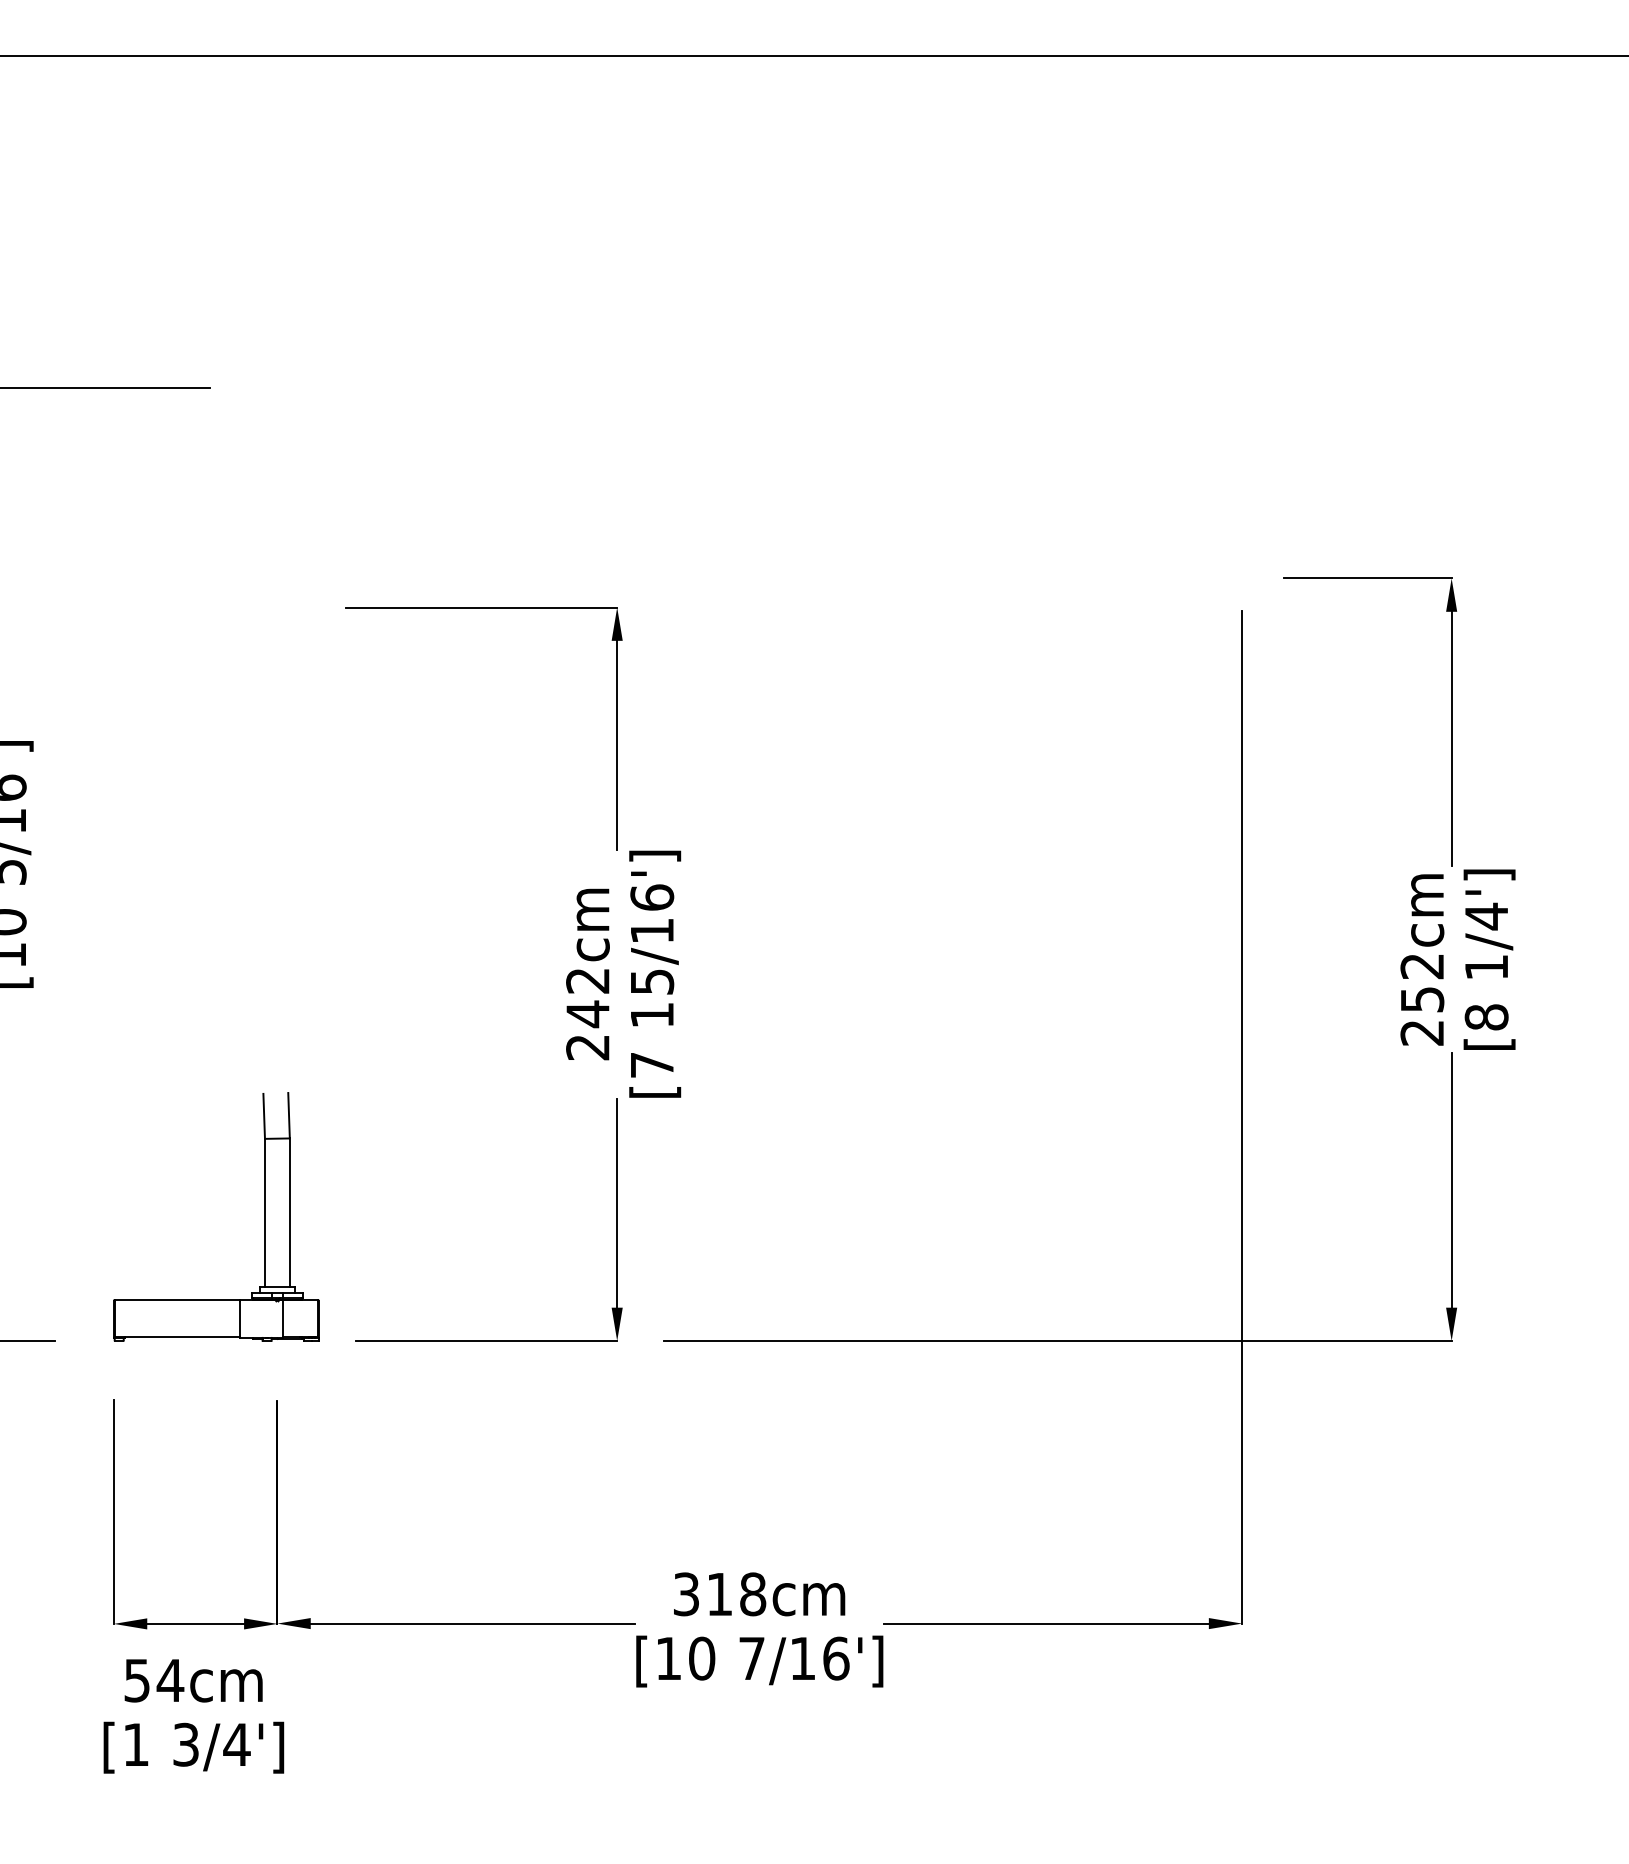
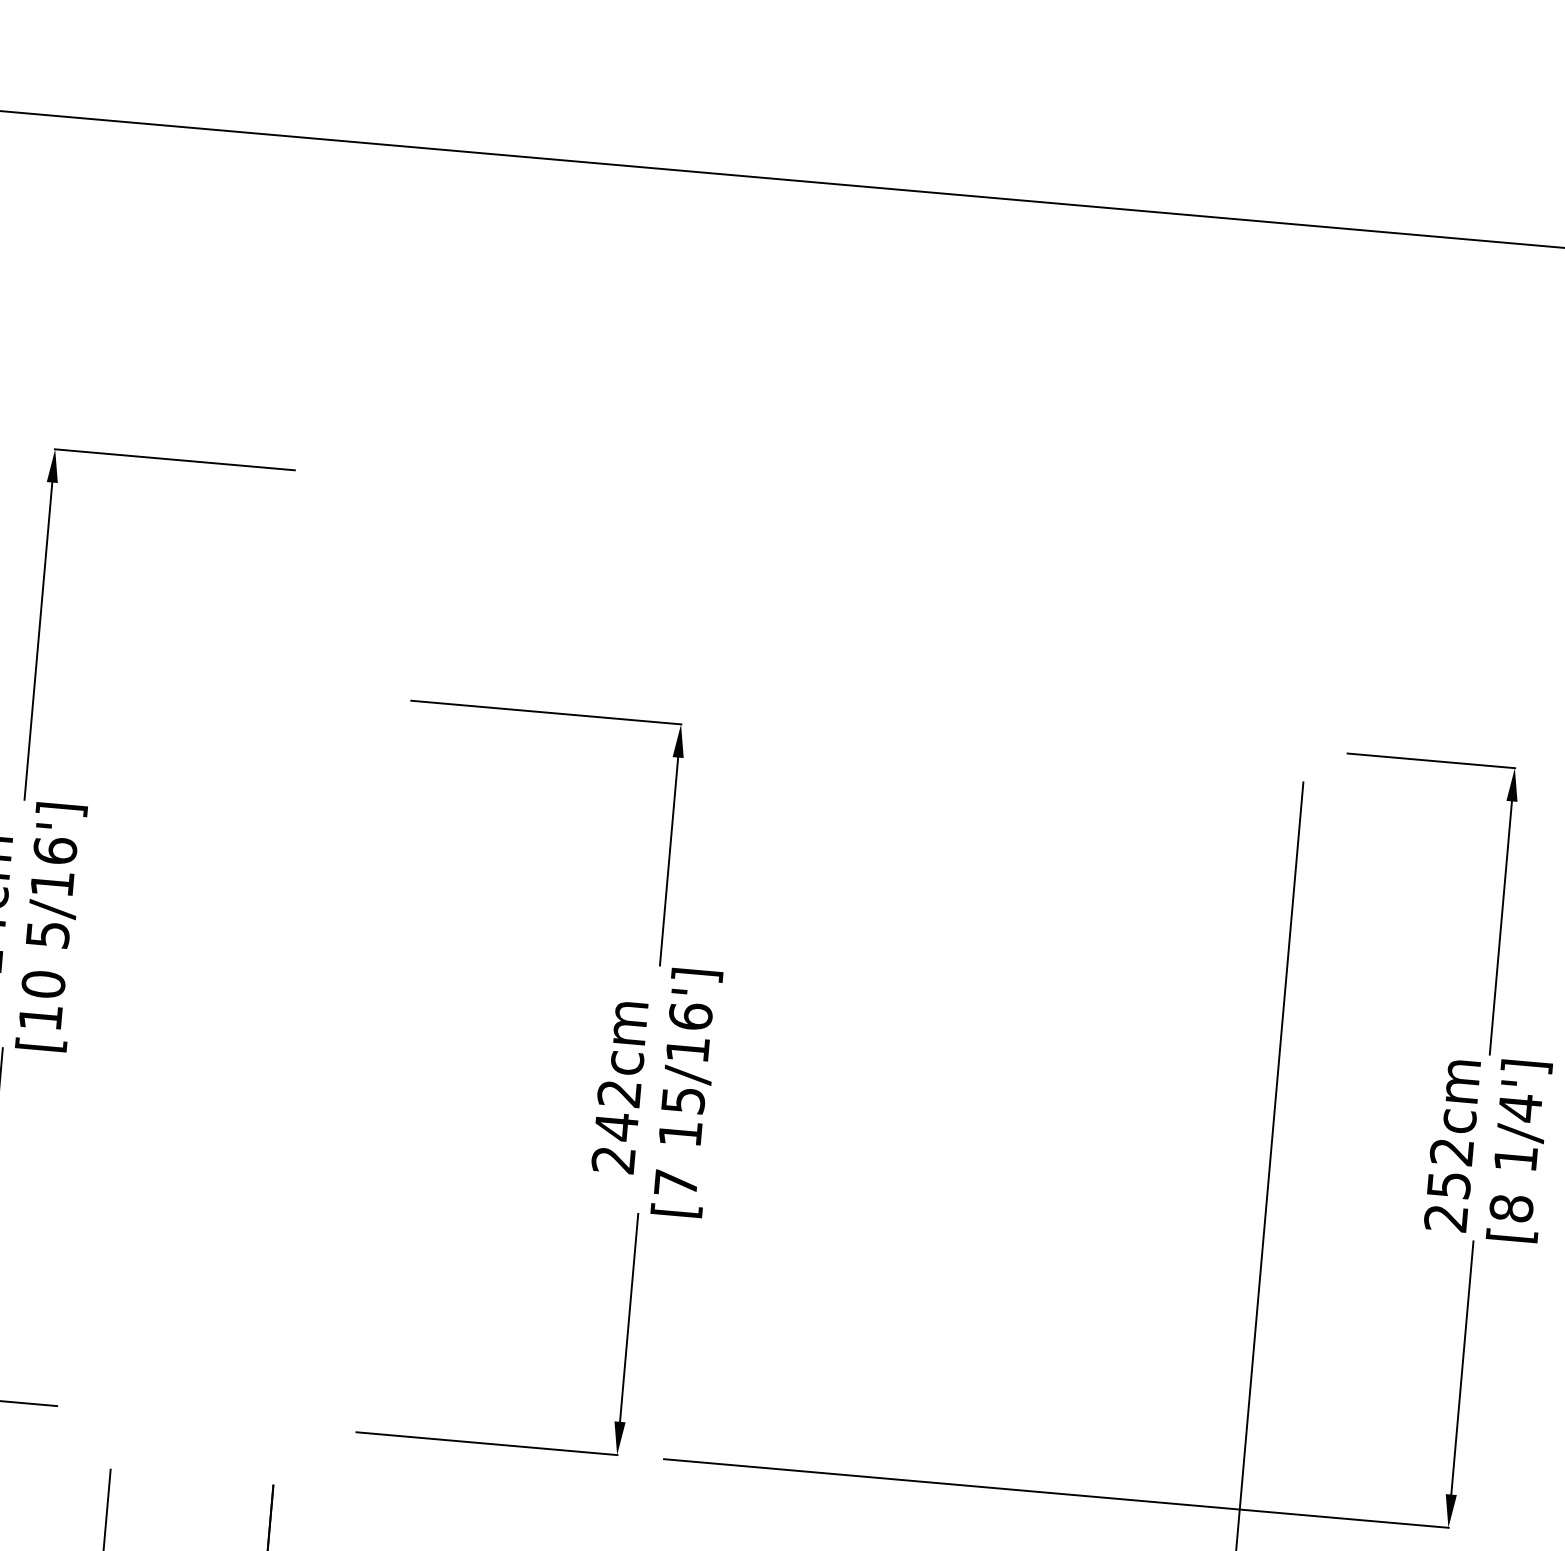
part: (264, 1216) -> (276, 1300), removed

